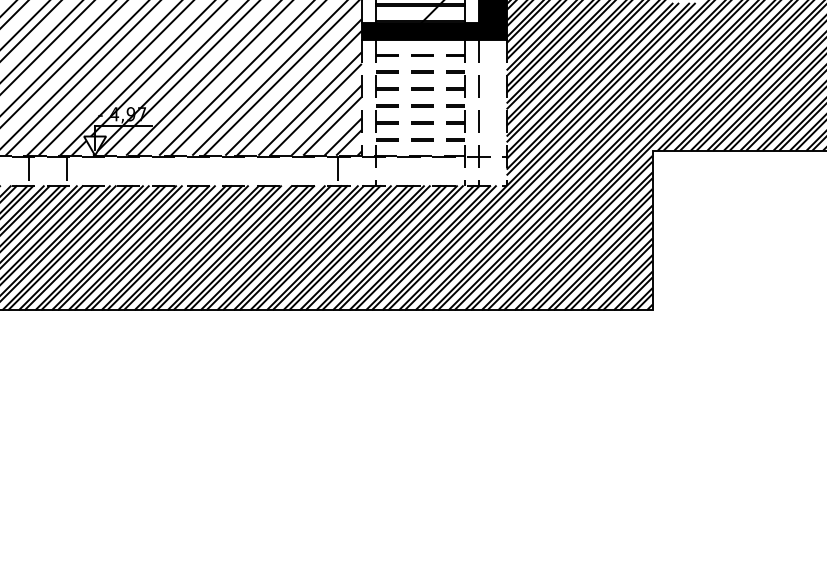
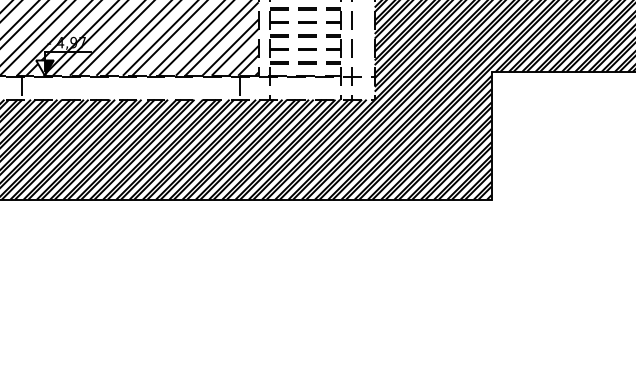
fill: (100, 145) -> (49, 67), added

